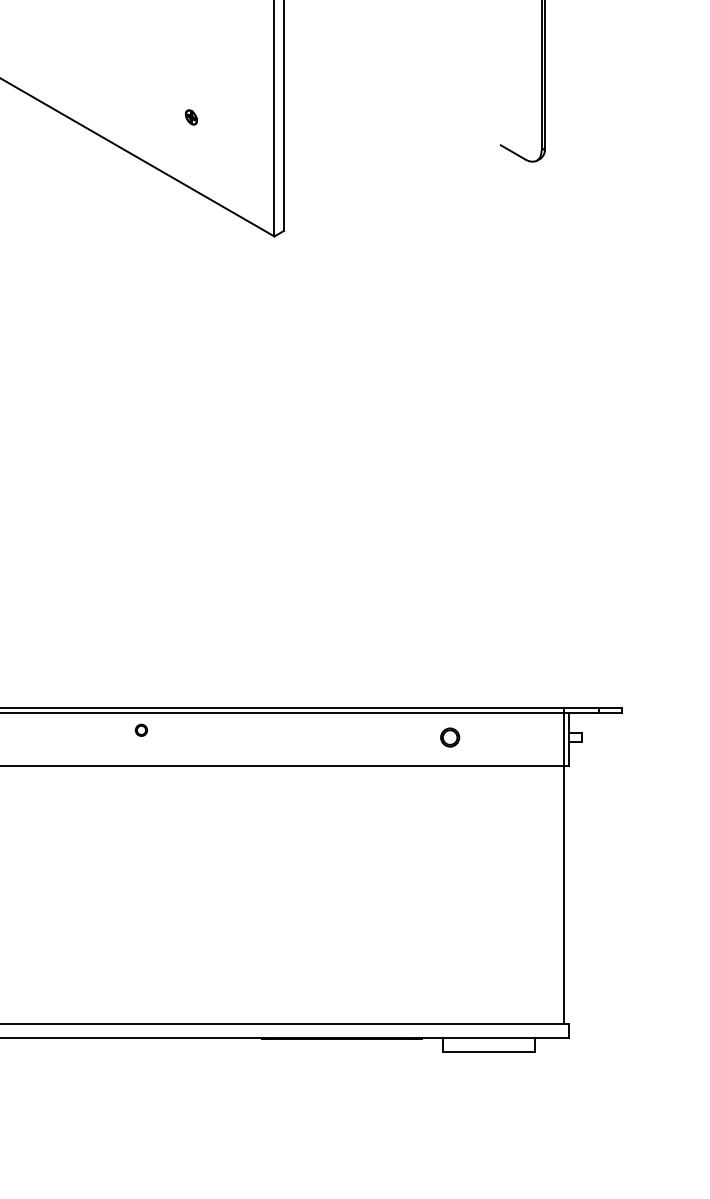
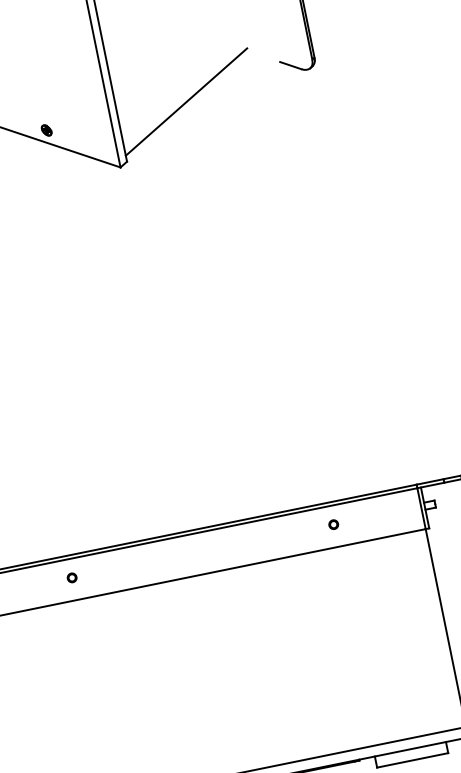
part: (191, 117) -> (46, 130), moved
line: (373, 171) -> (186, 102), added
part: (141, 729) -> (72, 577), moved
part: (449, 736) -> (333, 524), size x0.62

